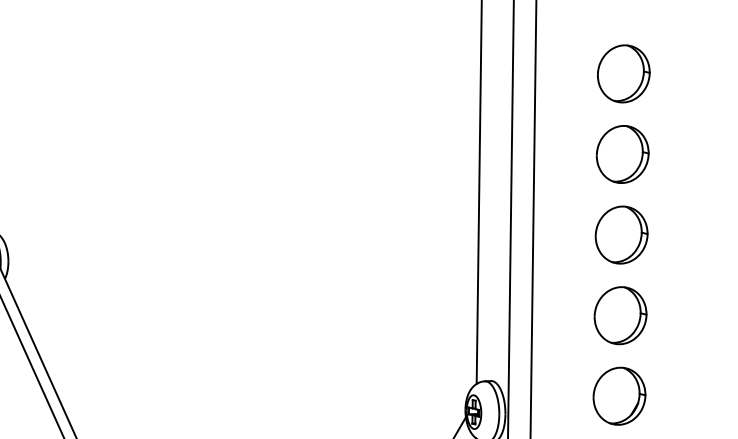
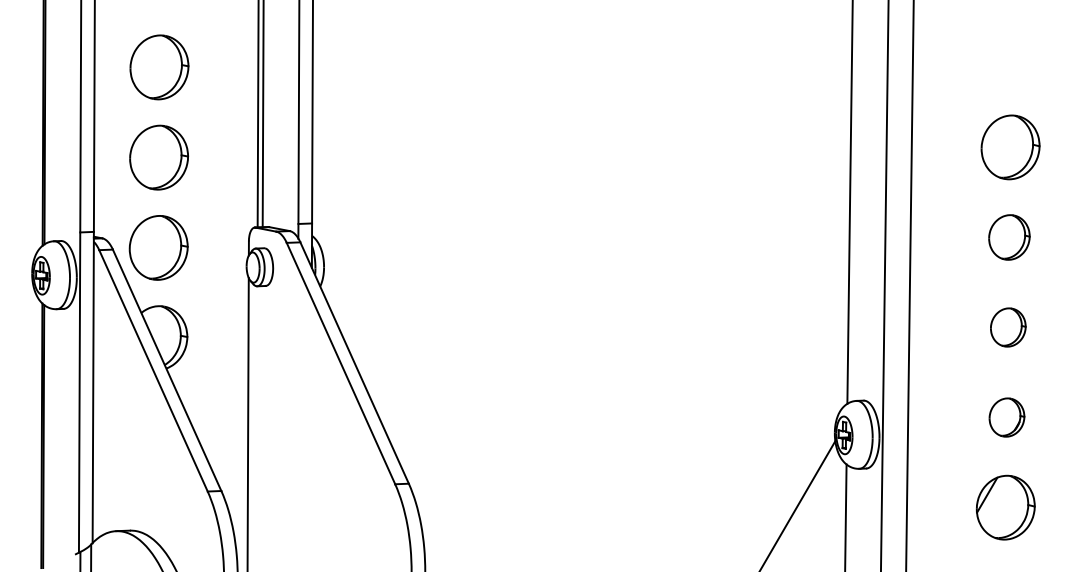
part: (623, 74) -> (1011, 57), removed
part: (621, 235) -> (1009, 237), size x0.7
part: (620, 315) -> (1008, 327), size x0.6
part: (619, 396) -> (1006, 417), size x0.6

